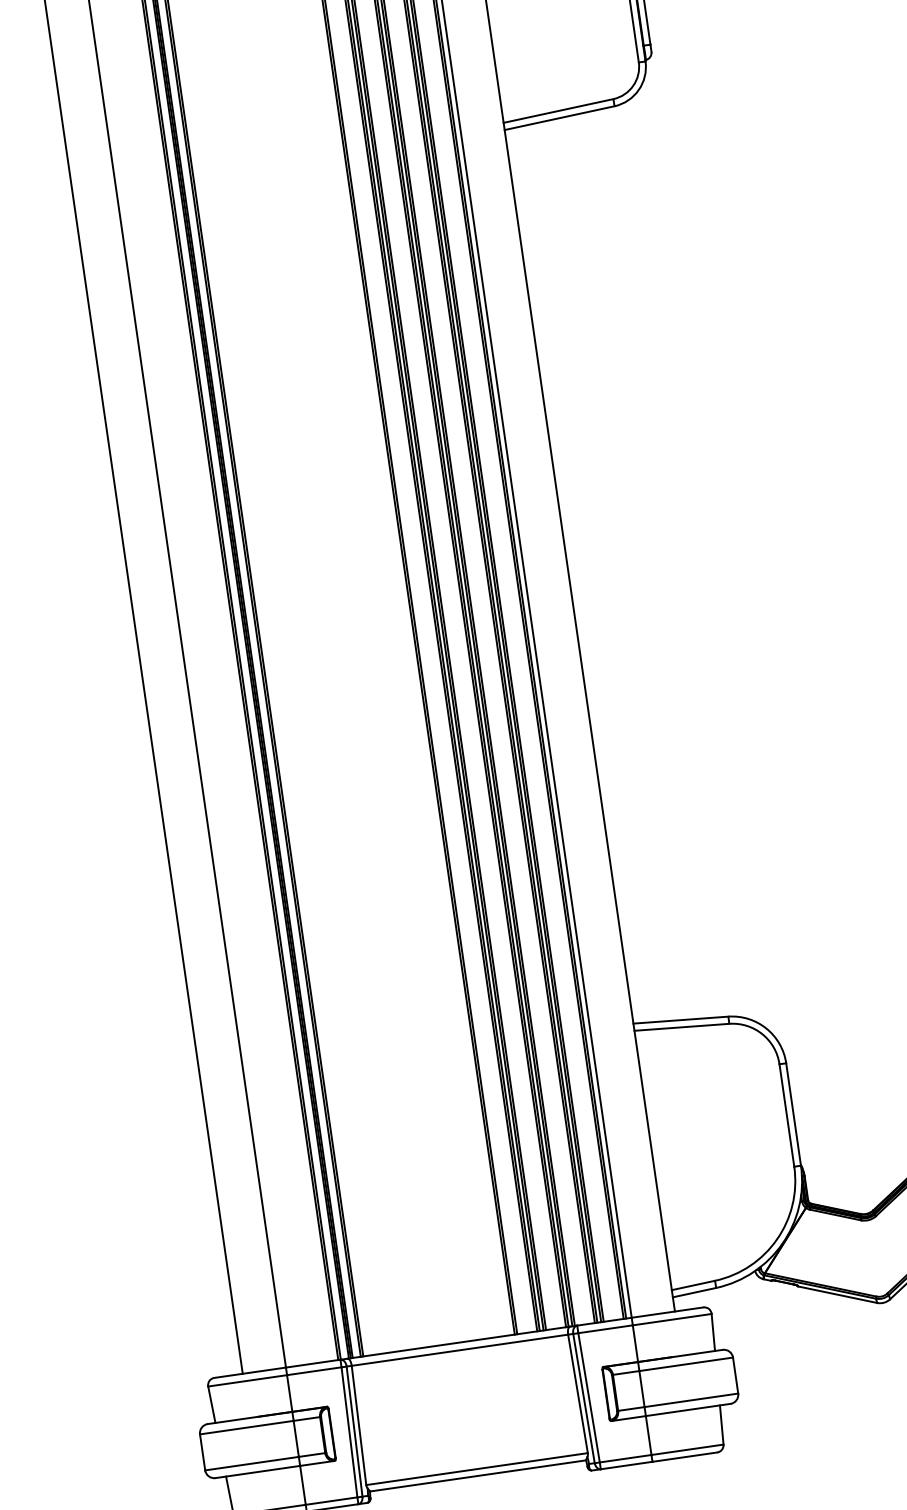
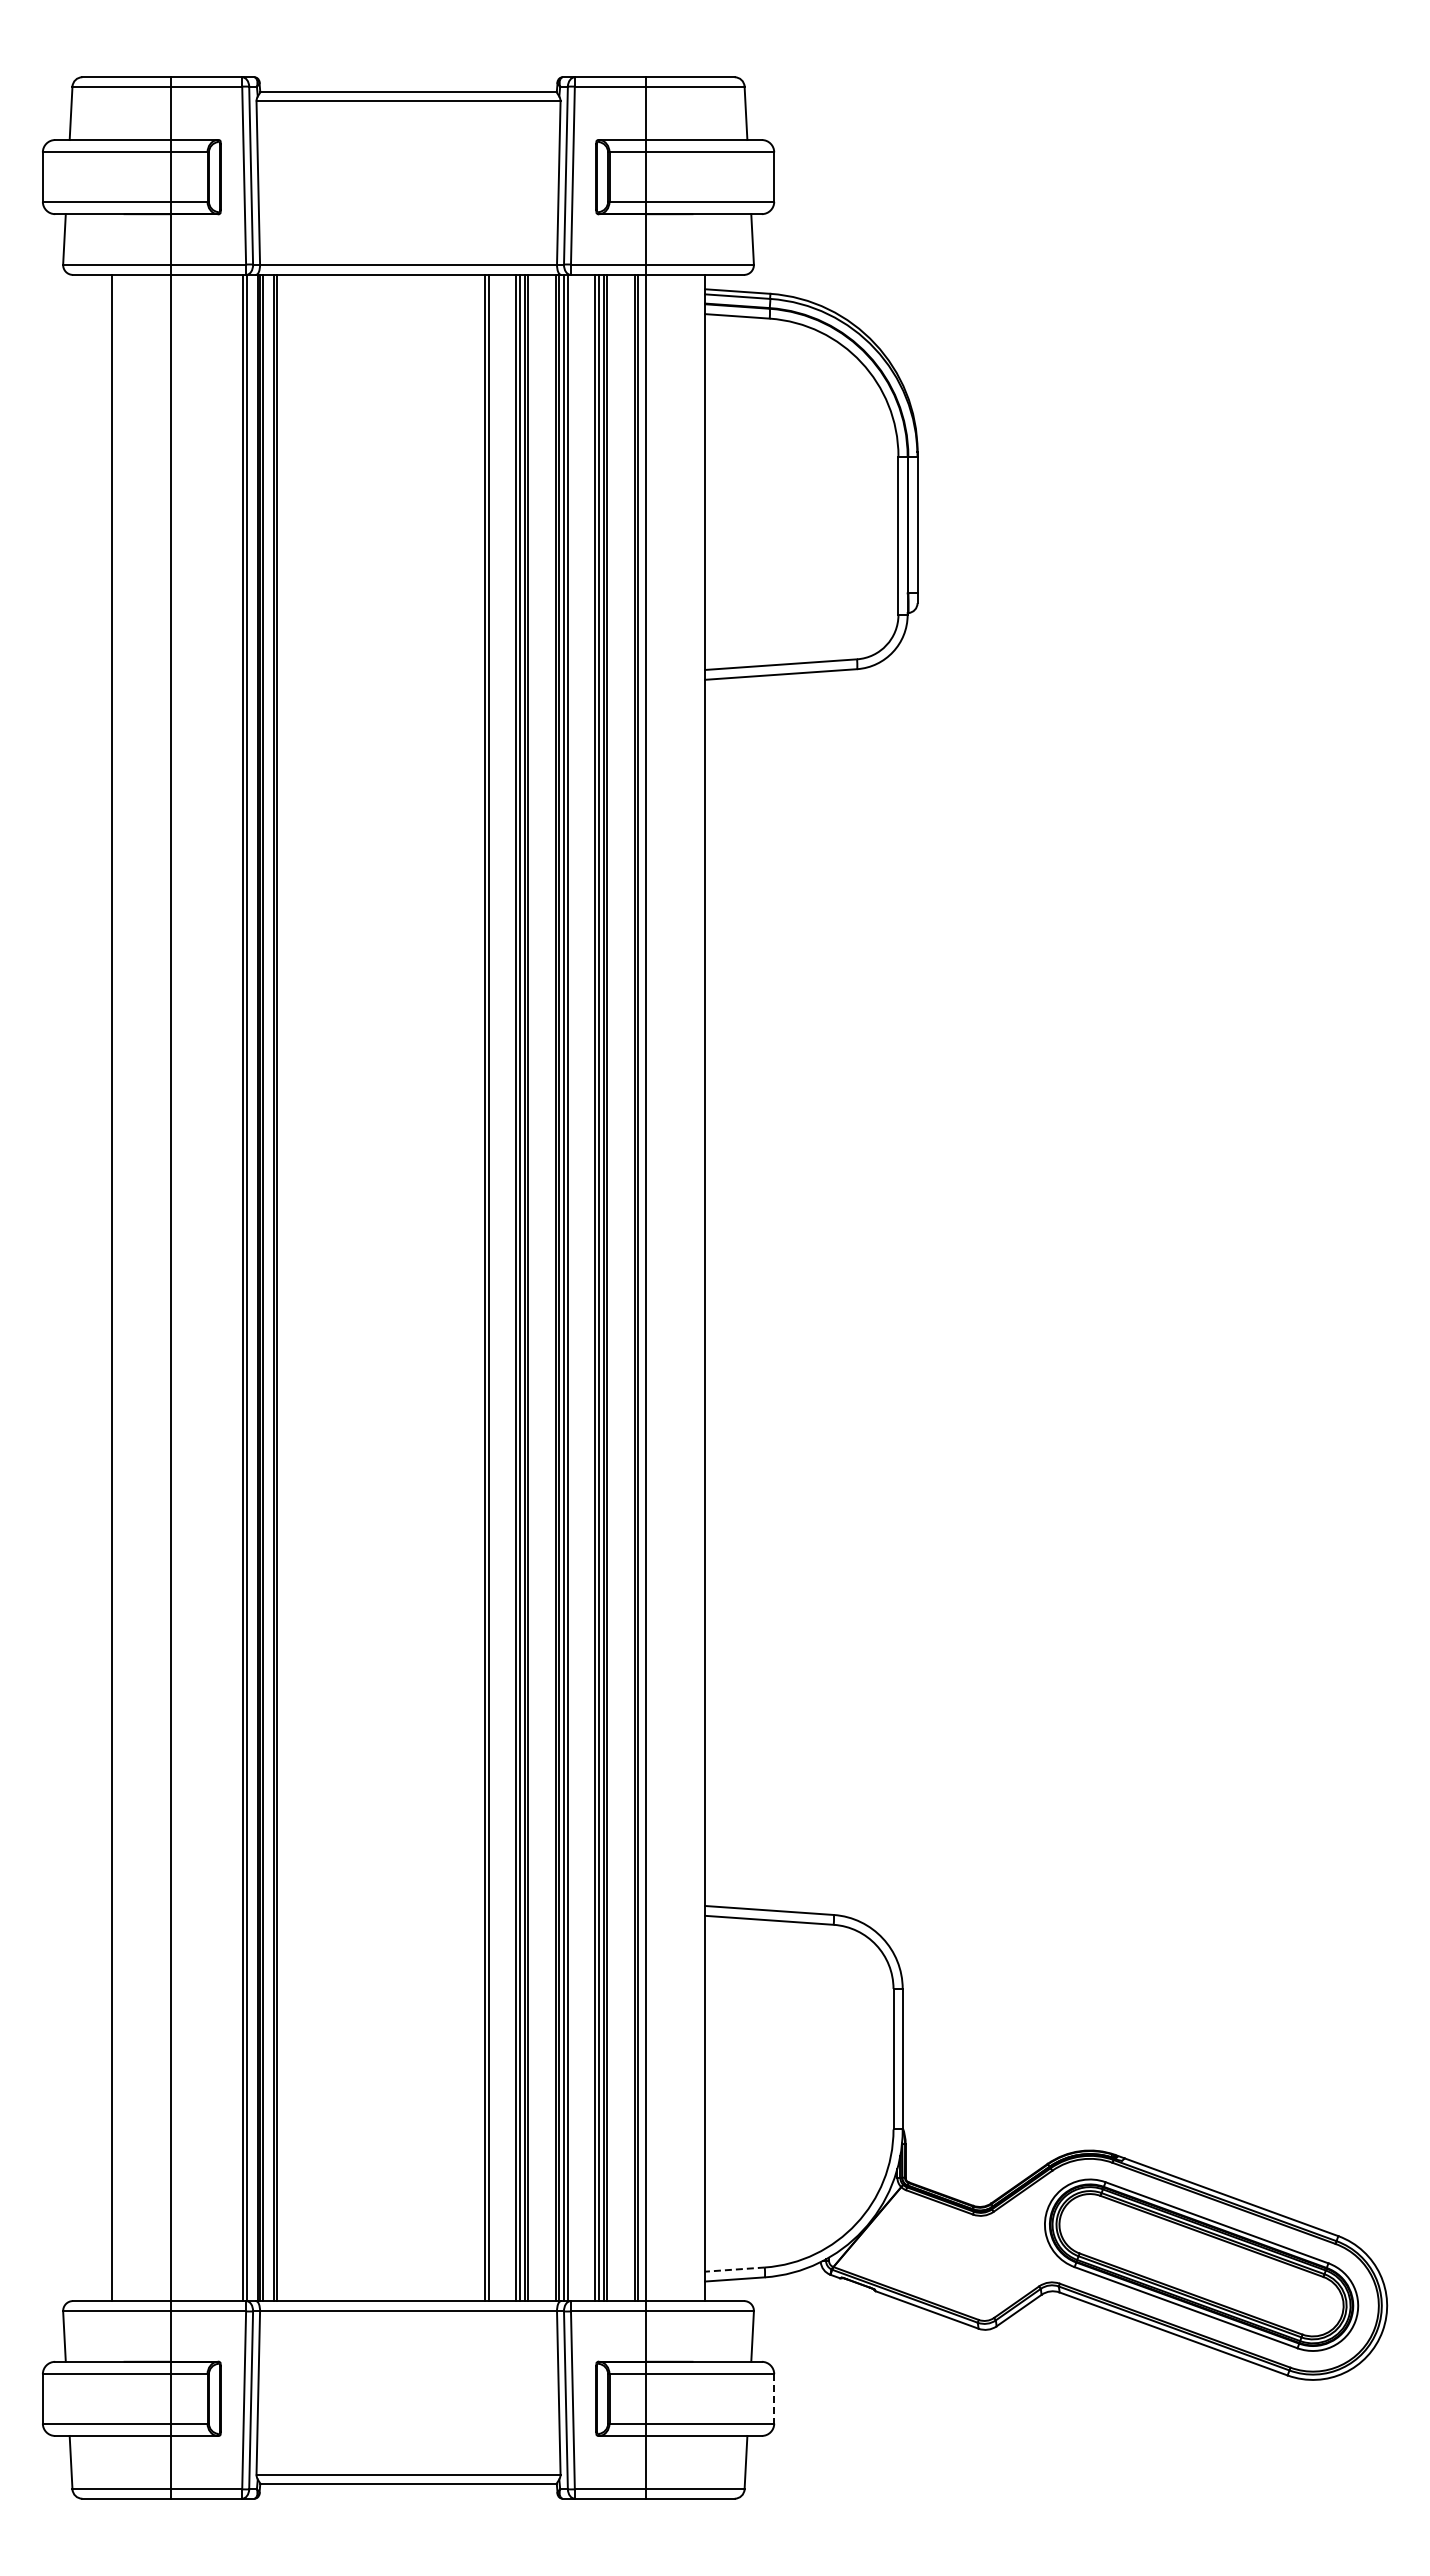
line: (693, 1285) -> (734, 2269), solid -> dashed
line: (735, 1375) -> (774, 2398), solid -> dashed

